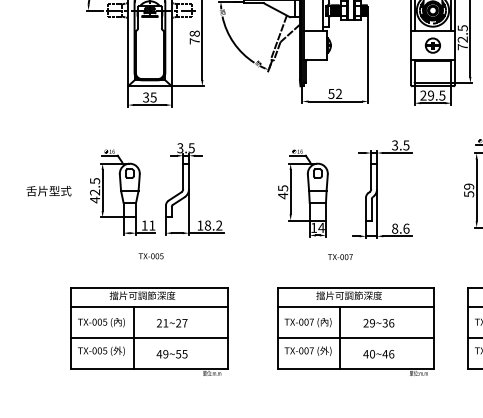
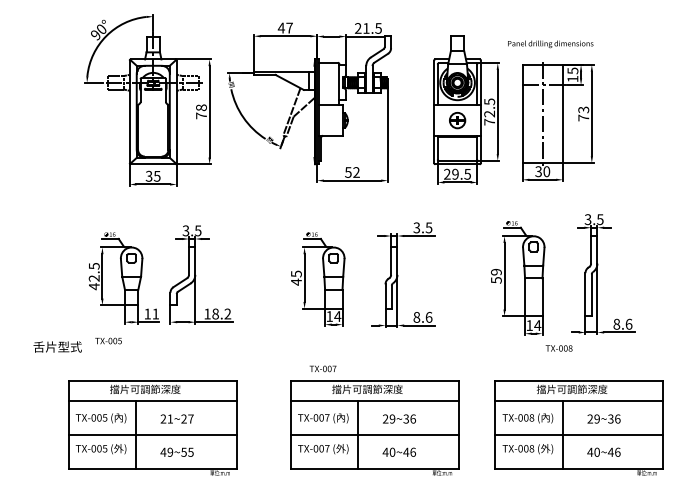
text: (48, 190) -> (57, 346), moved
text: (151, 255) -> (108, 340), moved
text: (339, 256) -> (322, 368), moved

